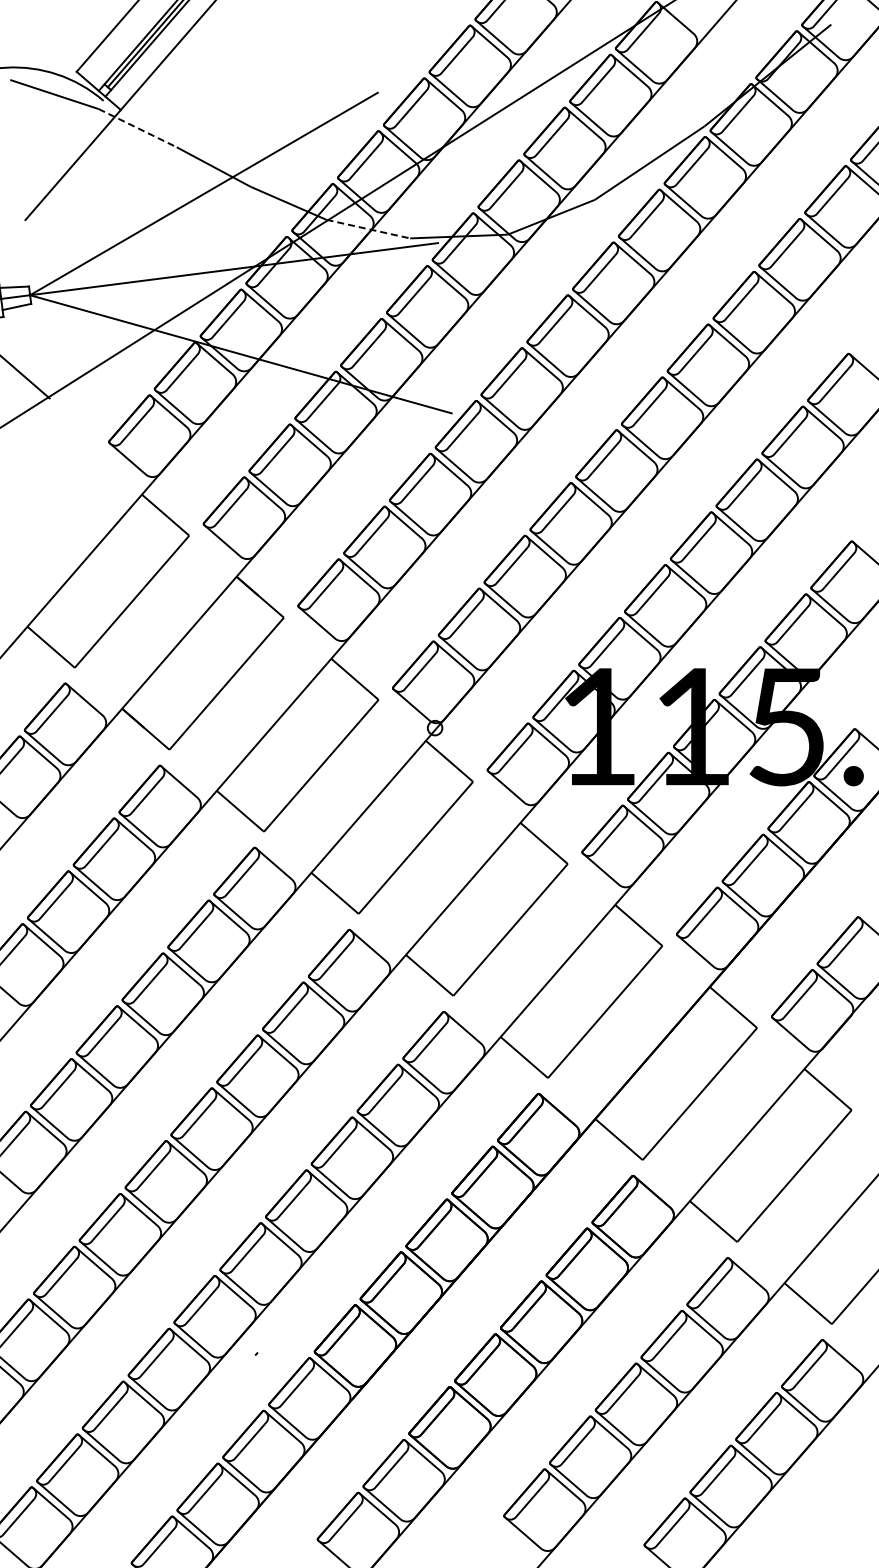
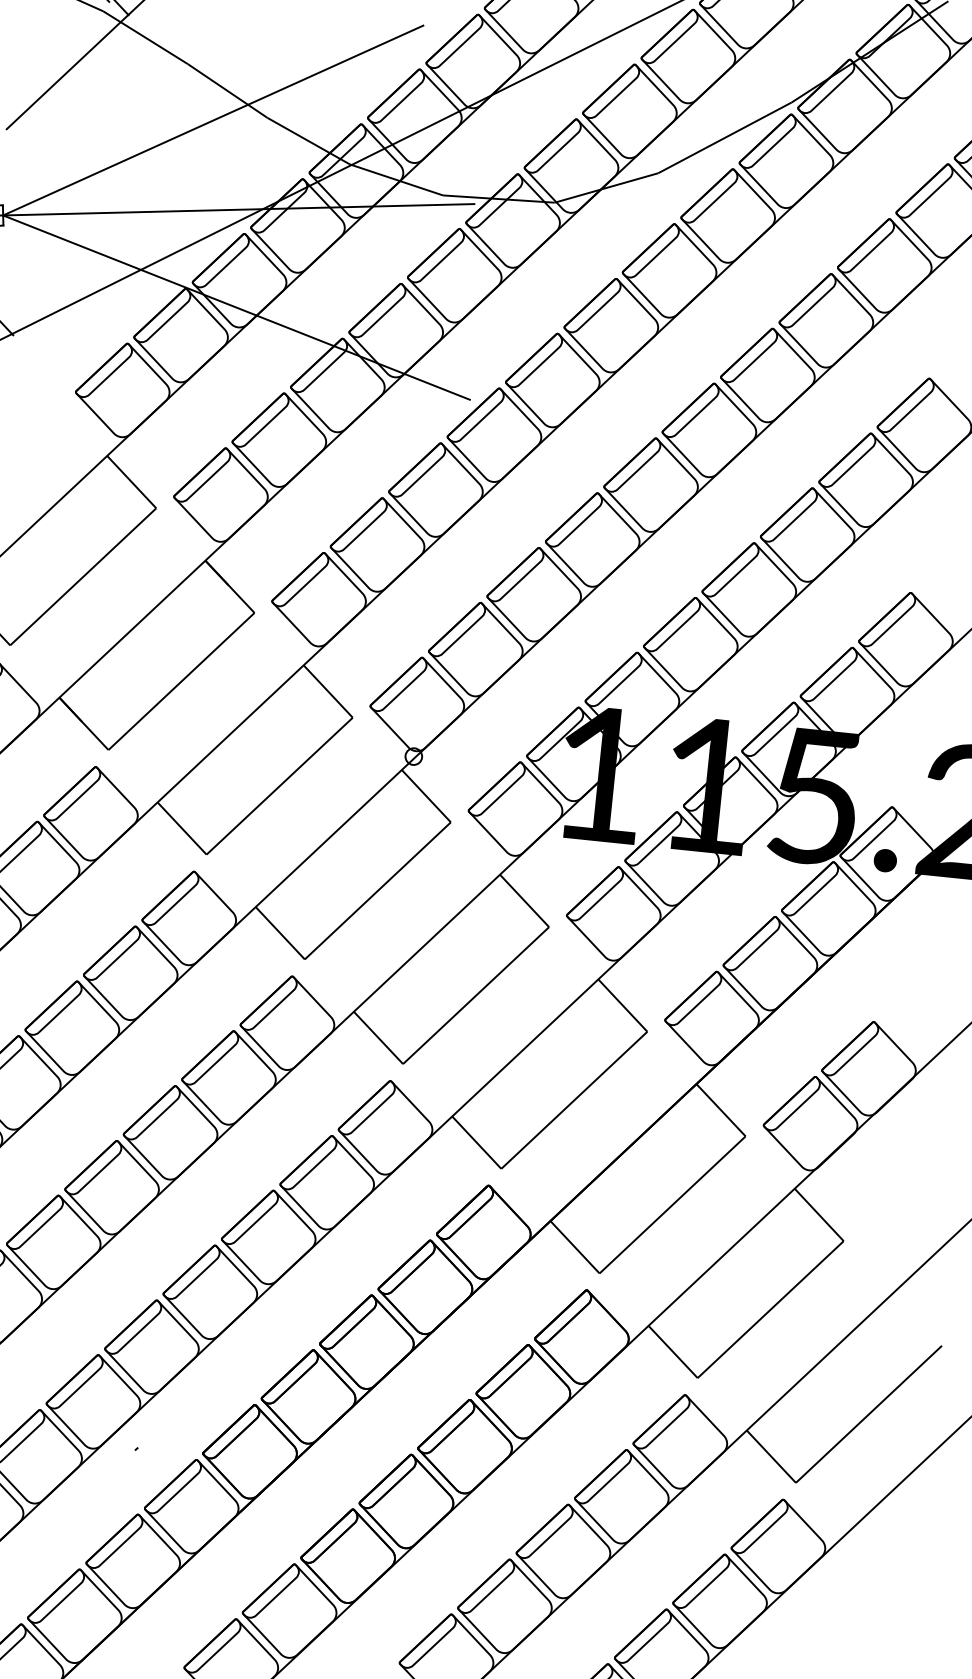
line: (137, 128) -> (145, 38), dashed -> solid
line: (368, 229) -> (396, 180), dashed -> solid

